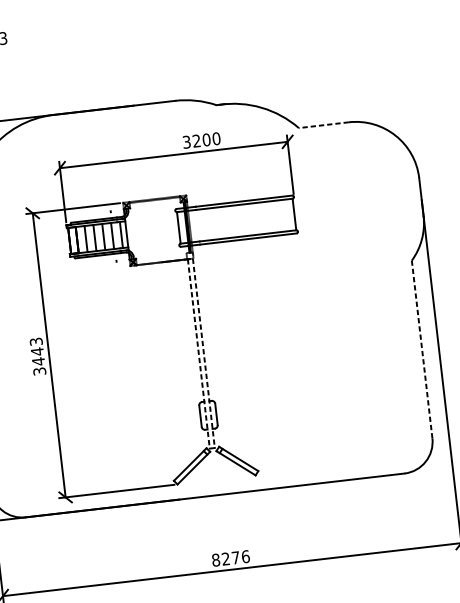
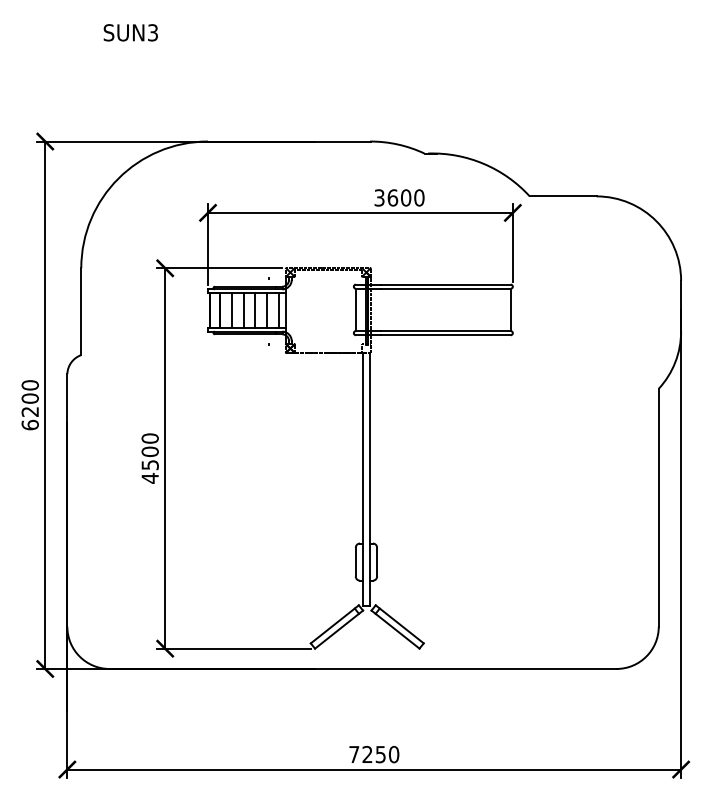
line: (323, 125) -> (562, 196), dashed -> solid
text: (196, 140) -> (392, 197), 3200 -> 3600
line: (421, 349) -> (658, 507), dashed -> solid
line: (199, 353) -> (363, 479), dashed -> solid
line: (203, 353) -> (369, 479), dashed -> solid
text: (37, 356) -> (149, 458), 3443 -> 4500
text: (231, 558) -> (374, 754), 8276 -> 7250

